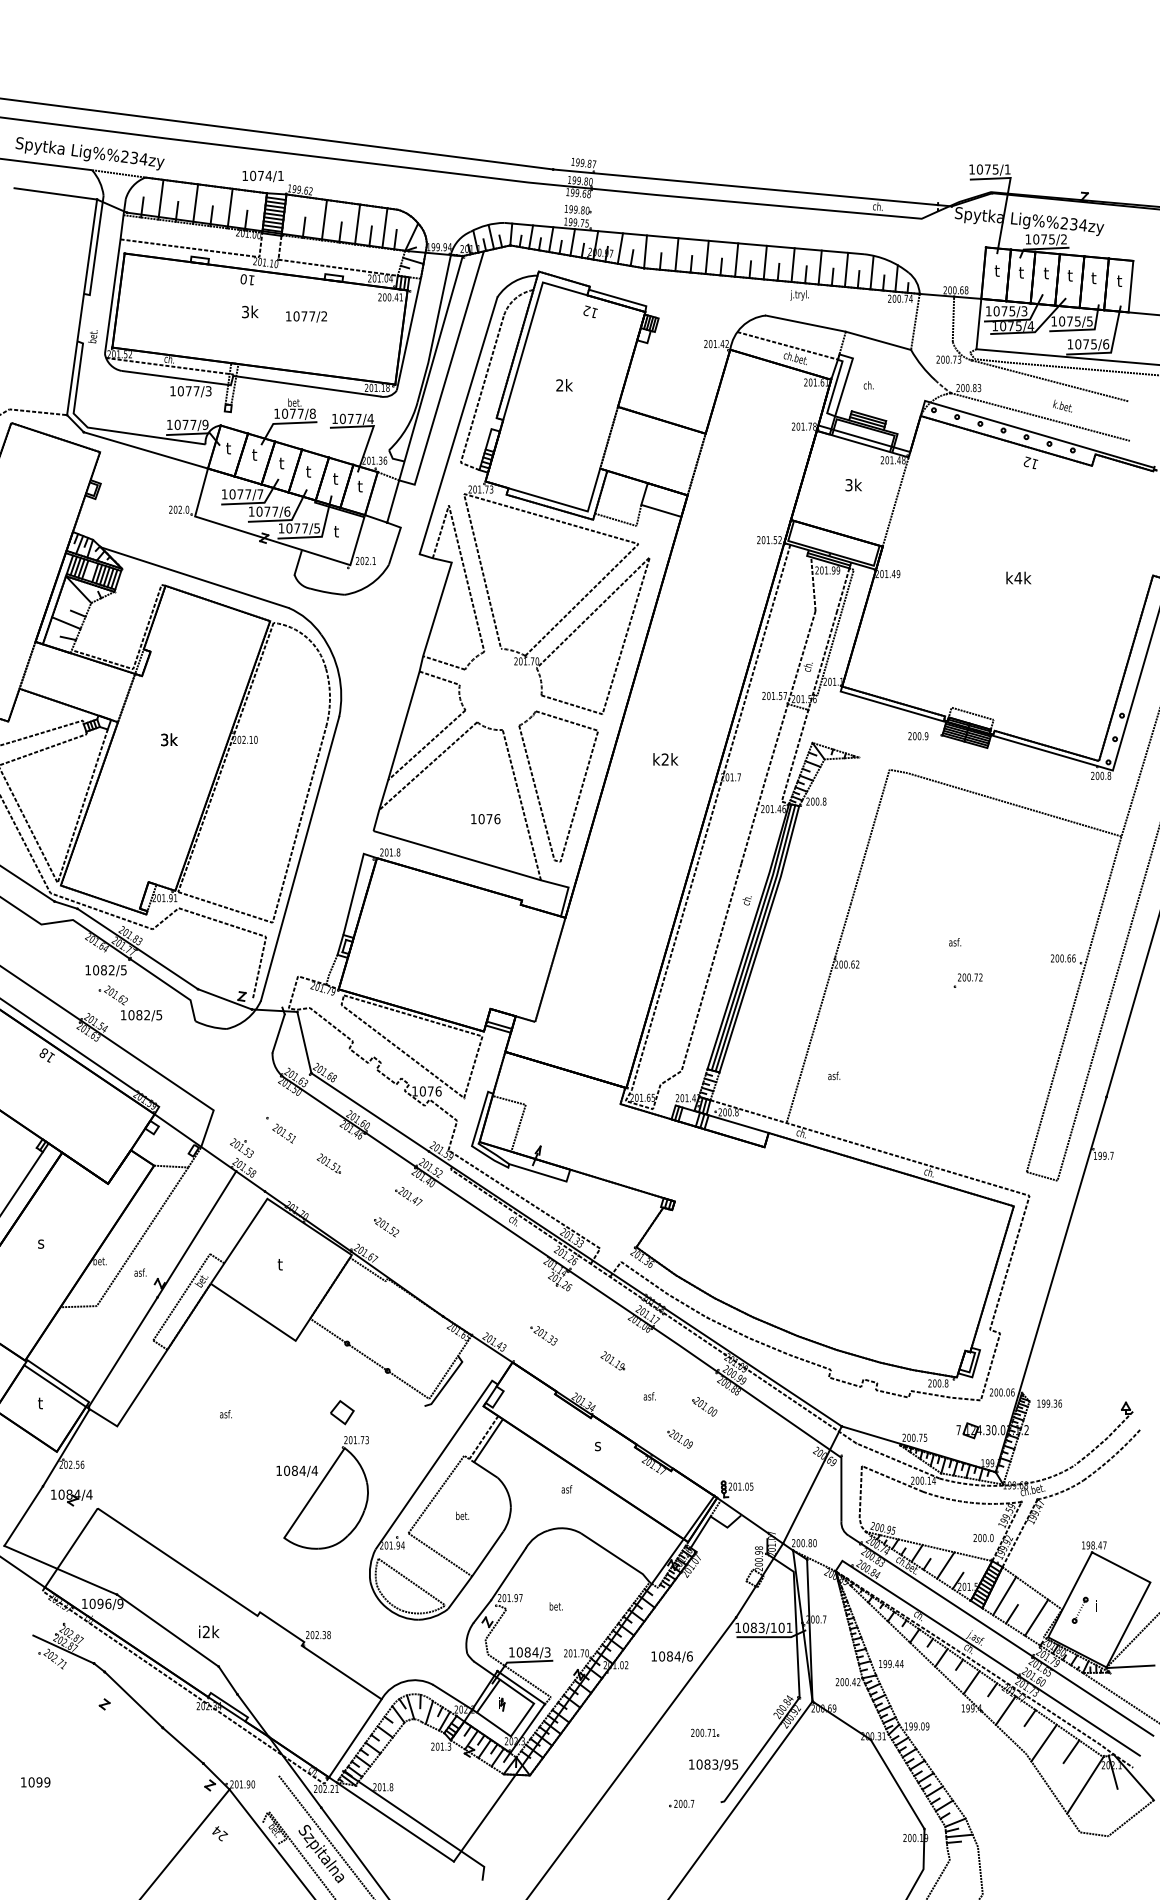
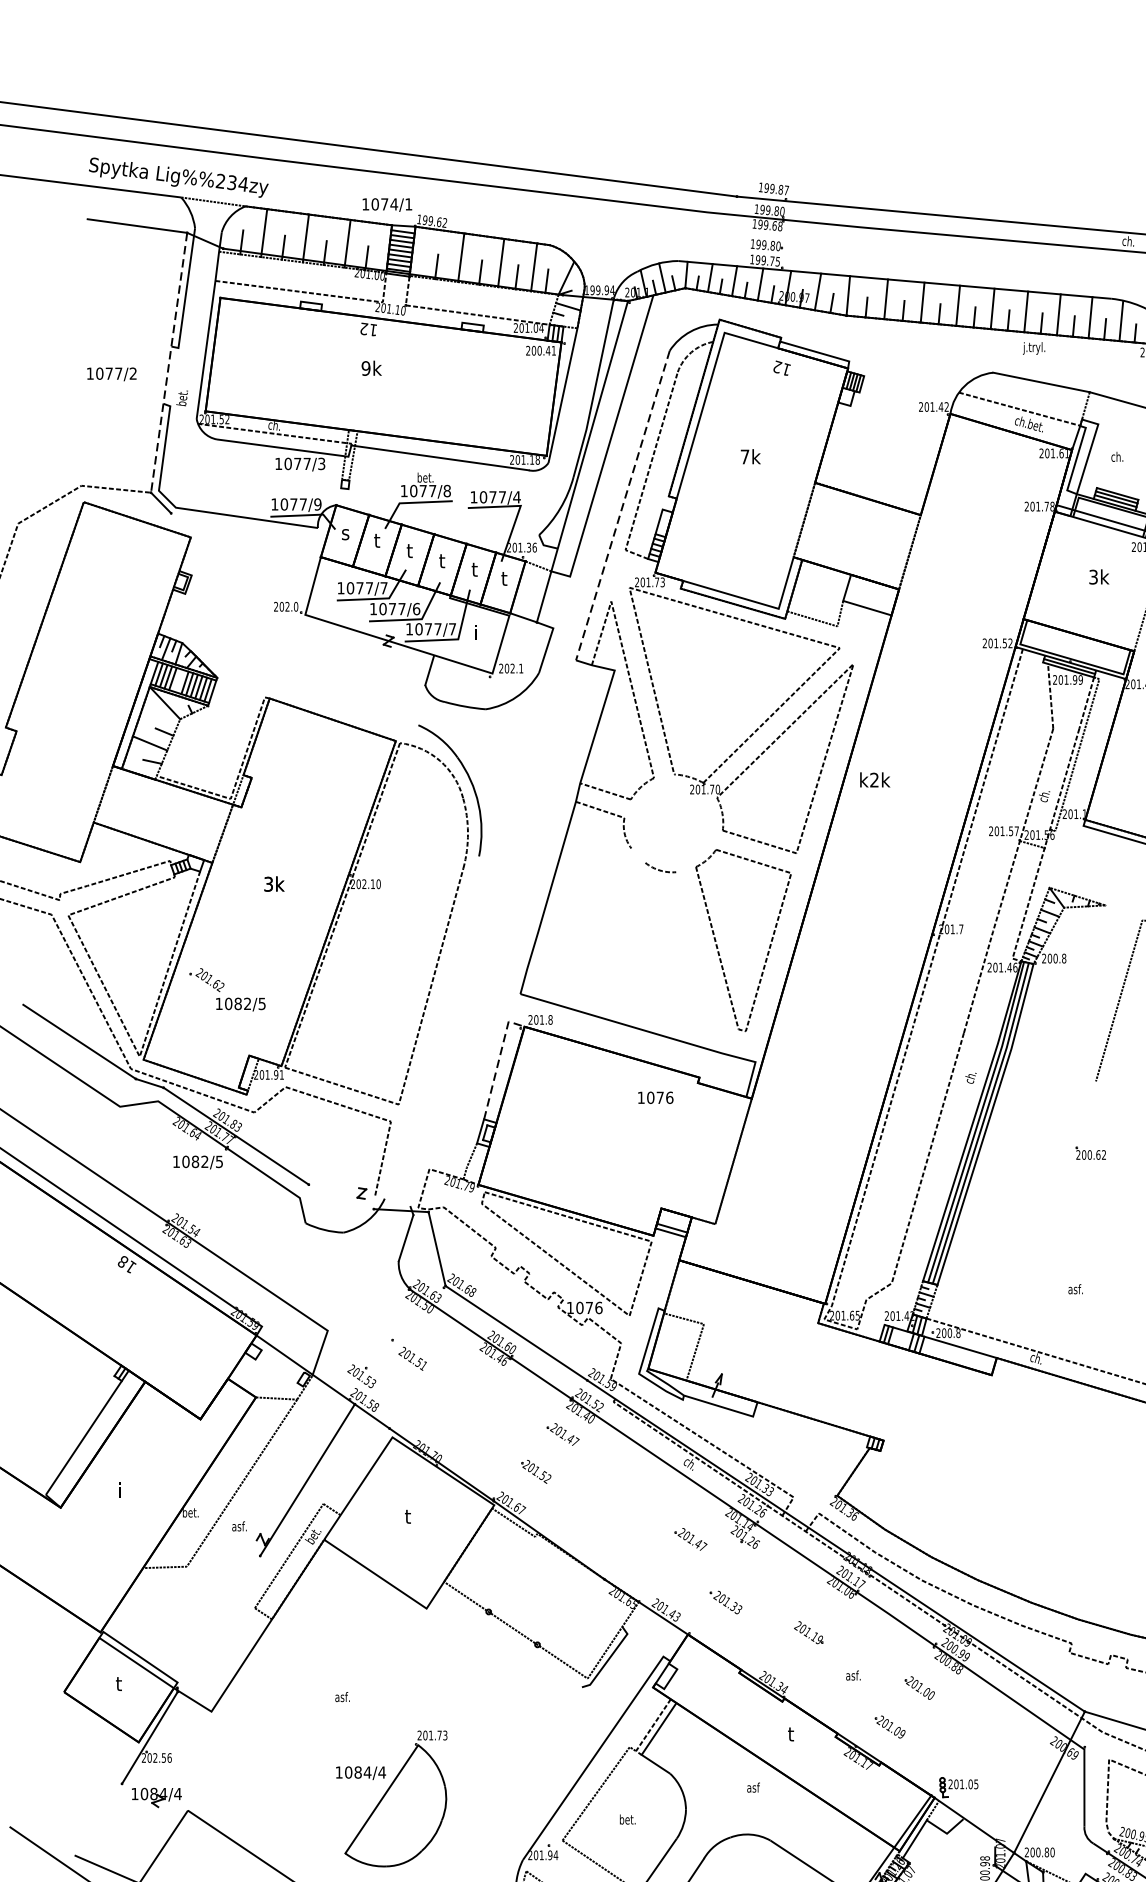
text: (243, 279) -> (363, 329), 10 -> 12
line: (82, 307) -> (169, 362), solid -> dashed
text: (245, 311) -> (366, 367), 3k -> 9k
text: (306, 316) -> (111, 373), moved
text: (559, 385) -> (744, 457), 2k -> 7k
line: (458, 426) -> (622, 506), solid -> dashed
text: (228, 448) -> (345, 532), t -> s
line: (145, 450) -> (245, 535), removed
text: (317, 528) -> (452, 629), 1077/5 -> 1077/7
text: (336, 531) -> (475, 632), t -> i
line: (194, 577) -> (304, 688), removed
line: (426, 745) -> (584, 890), removed
text: (665, 759) -> (874, 780), moved
line: (428, 766) -> (586, 916), removed
line: (521, 804) -> (698, 962), removed
text: (485, 819) -> (655, 1098), moved
line: (299, 858) -> (431, 1027), removed
line: (355, 886) -> (498, 1060), solid -> dashed
line: (224, 999) -> (340, 1197), removed
part: (130, 1003) -> (227, 989), moved
line: (818, 1013) -> (1056, 1213), removed
part: (328, 1163) -> (466, 1394), removed
text: (41, 1242) -> (120, 1490), s -> i
part: (514, 1283) -> (690, 1539), added
line: (122, 1351) -> (217, 1621), removed
part: (342, 1412) -> (483, 1694), removed
text: (598, 1445) -> (791, 1734), s -> t
part: (322, 1492) -> (391, 1798), moved
line: (23, 1515) -> (98, 1819), removed

